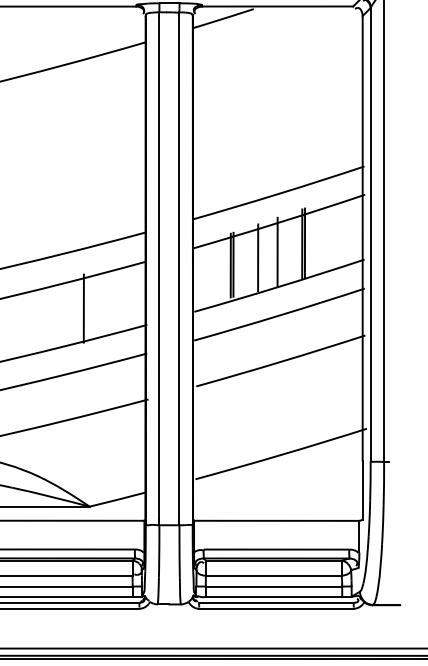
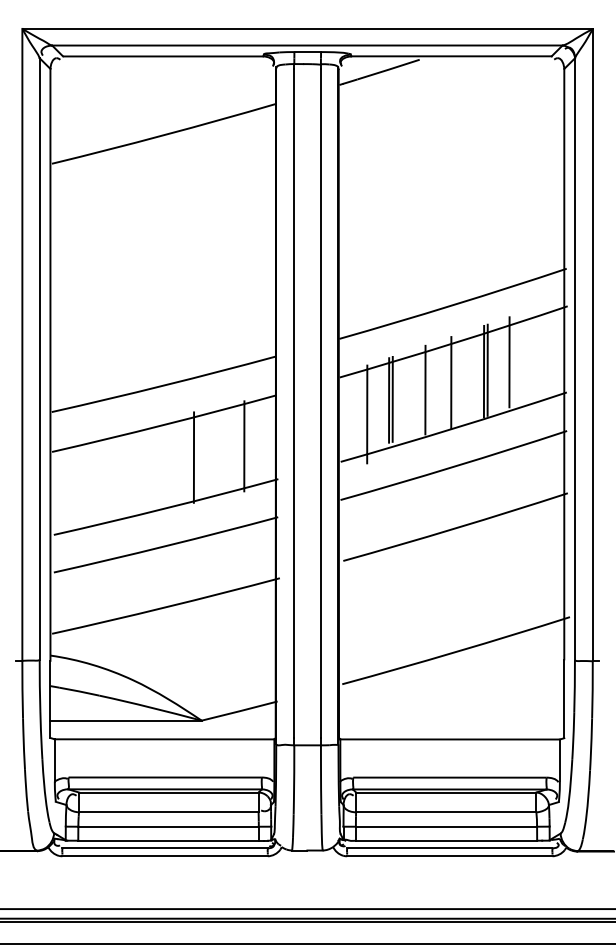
line: (321, 237) -> (509, 362), added
line: (214, 276) -> (367, 414), added
line: (121, 300) -> (244, 446), added

